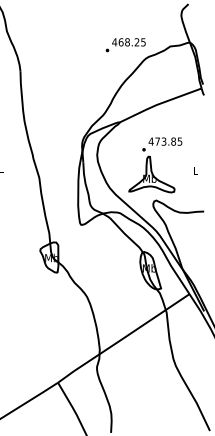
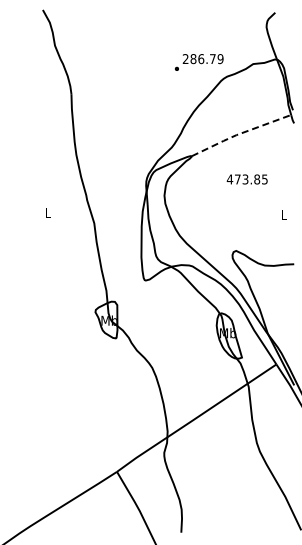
text: (128, 41) -> (202, 58), 468.25 -> 286.79
line: (159, 104) -> (239, 134), solid -> dashed
part: (151, 170) -> (230, 214), removed

